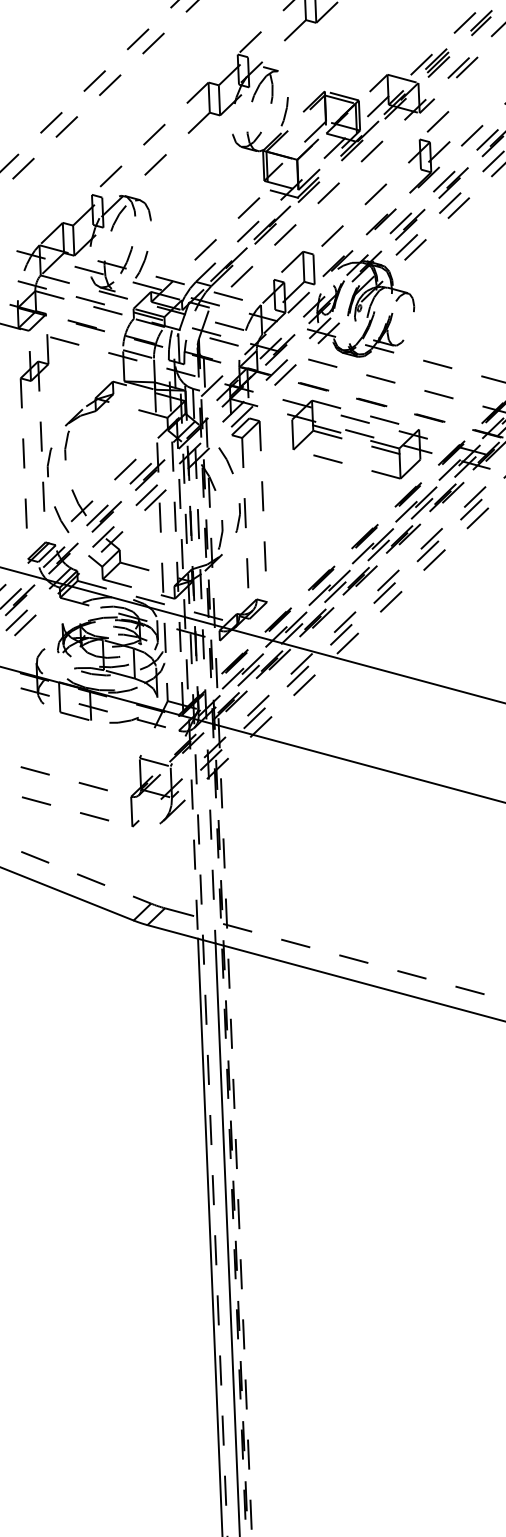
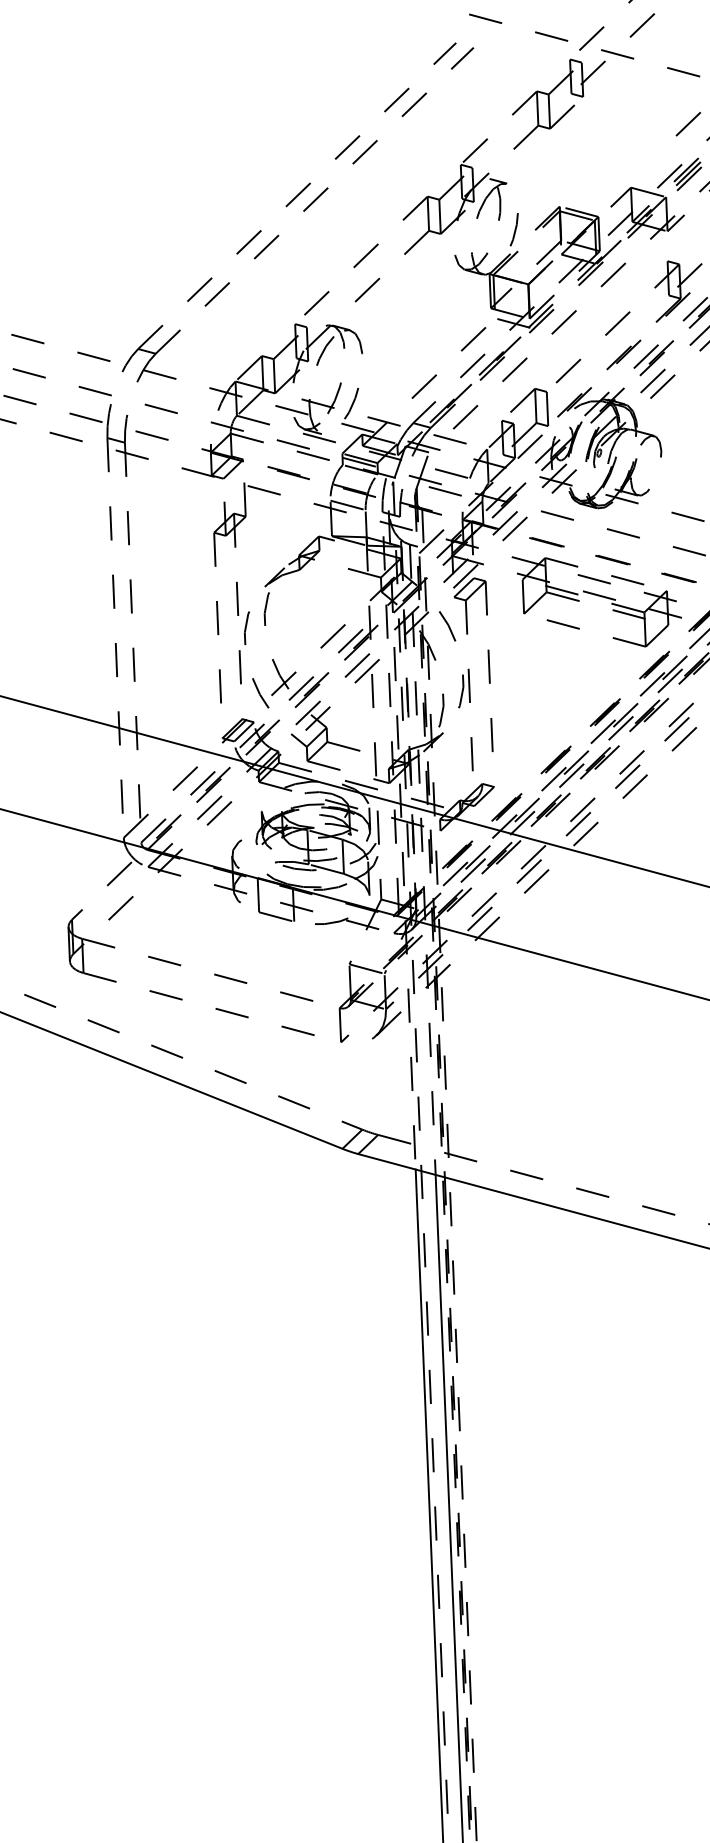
line: (437, 122) -> (687, 124), moved

